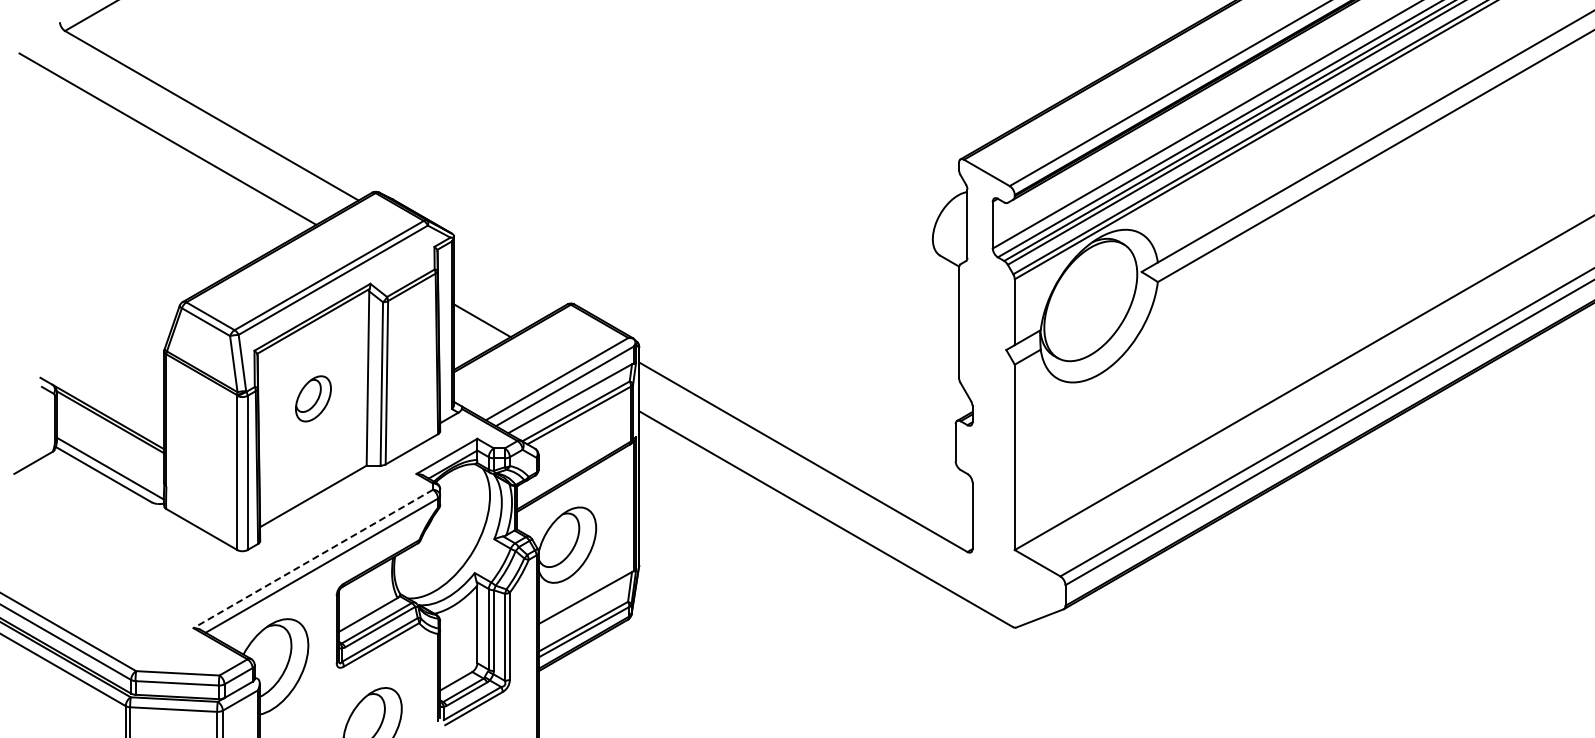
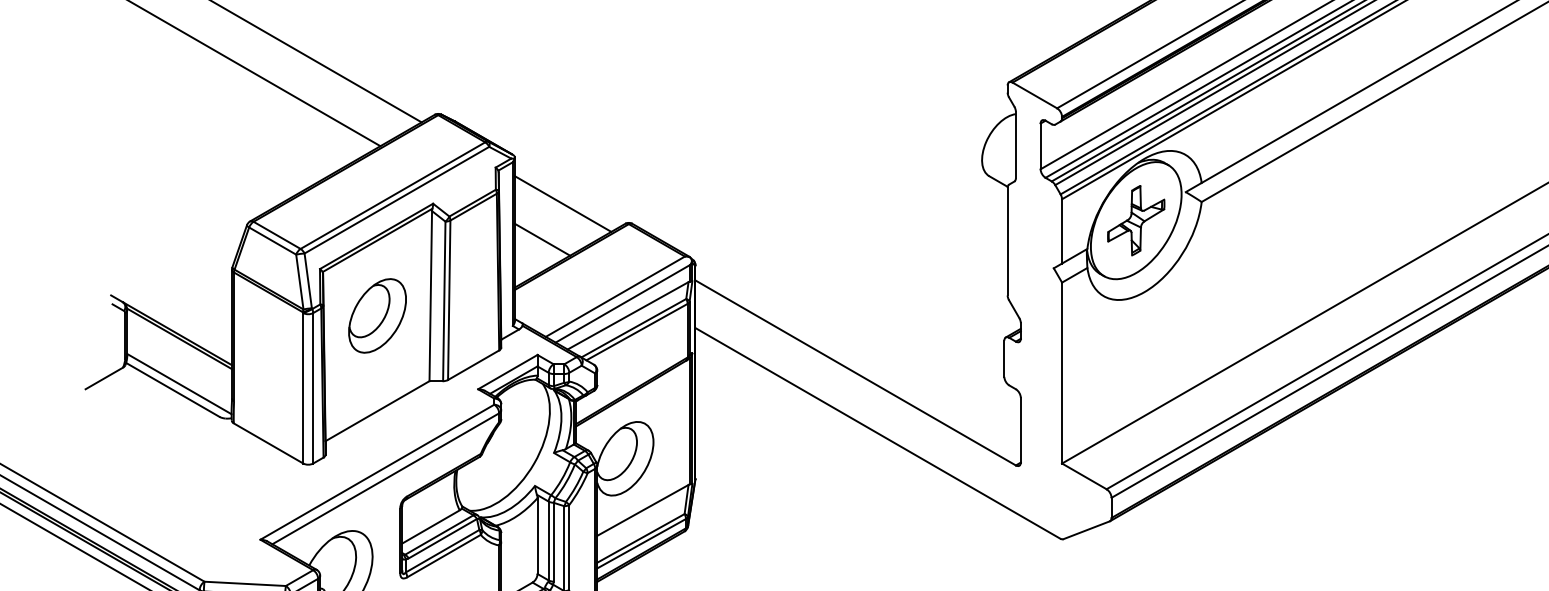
line: (503, 283) -> (563, 203), added
part: (1090, 300) -> (1135, 219), added
part: (313, 398) -> (377, 315), size x1.67
line: (312, 559) -> (376, 472), dashed -> solid

